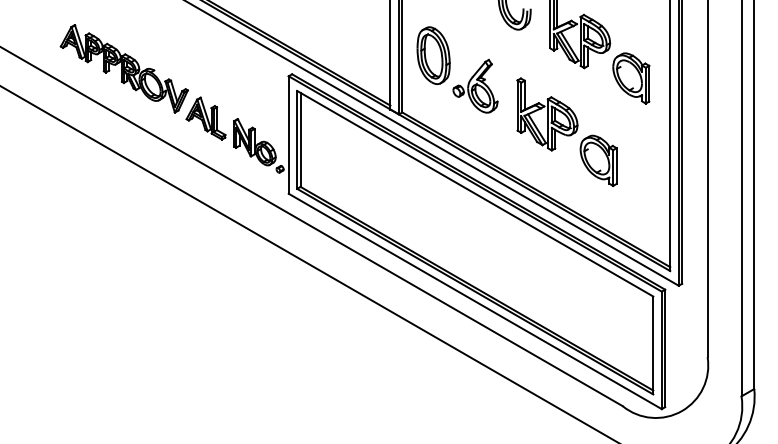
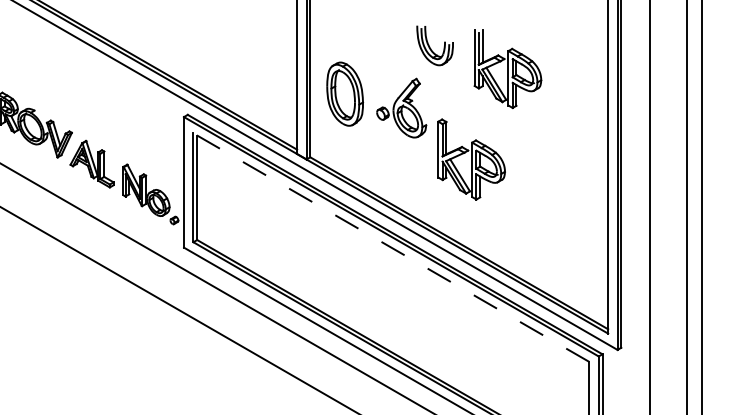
part: (631, 78) -> (565, 119), removed
part: (475, 85) -> (401, 107), moved
part: (598, 160) -> (528, 210), removed
line: (475, 193) -> (391, 247), solid -> dashed

